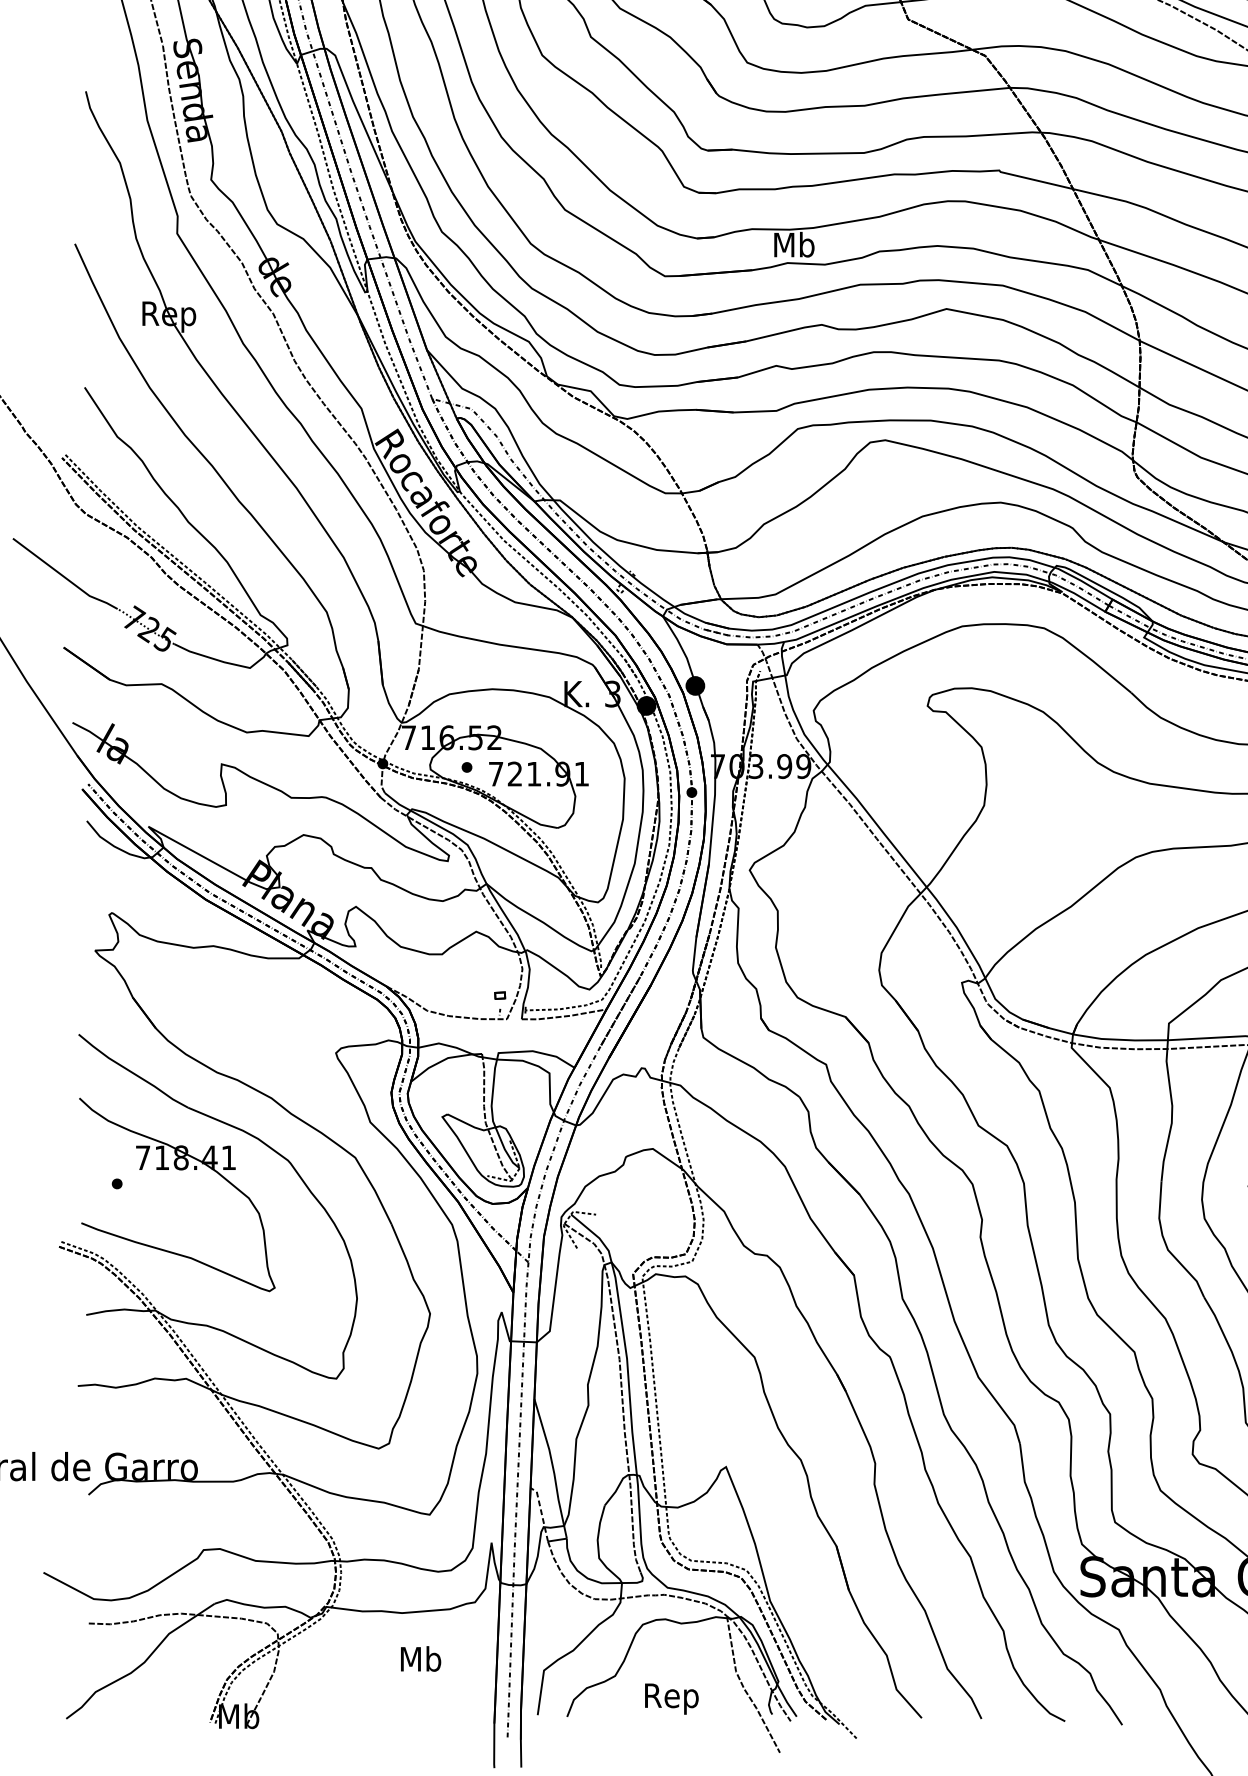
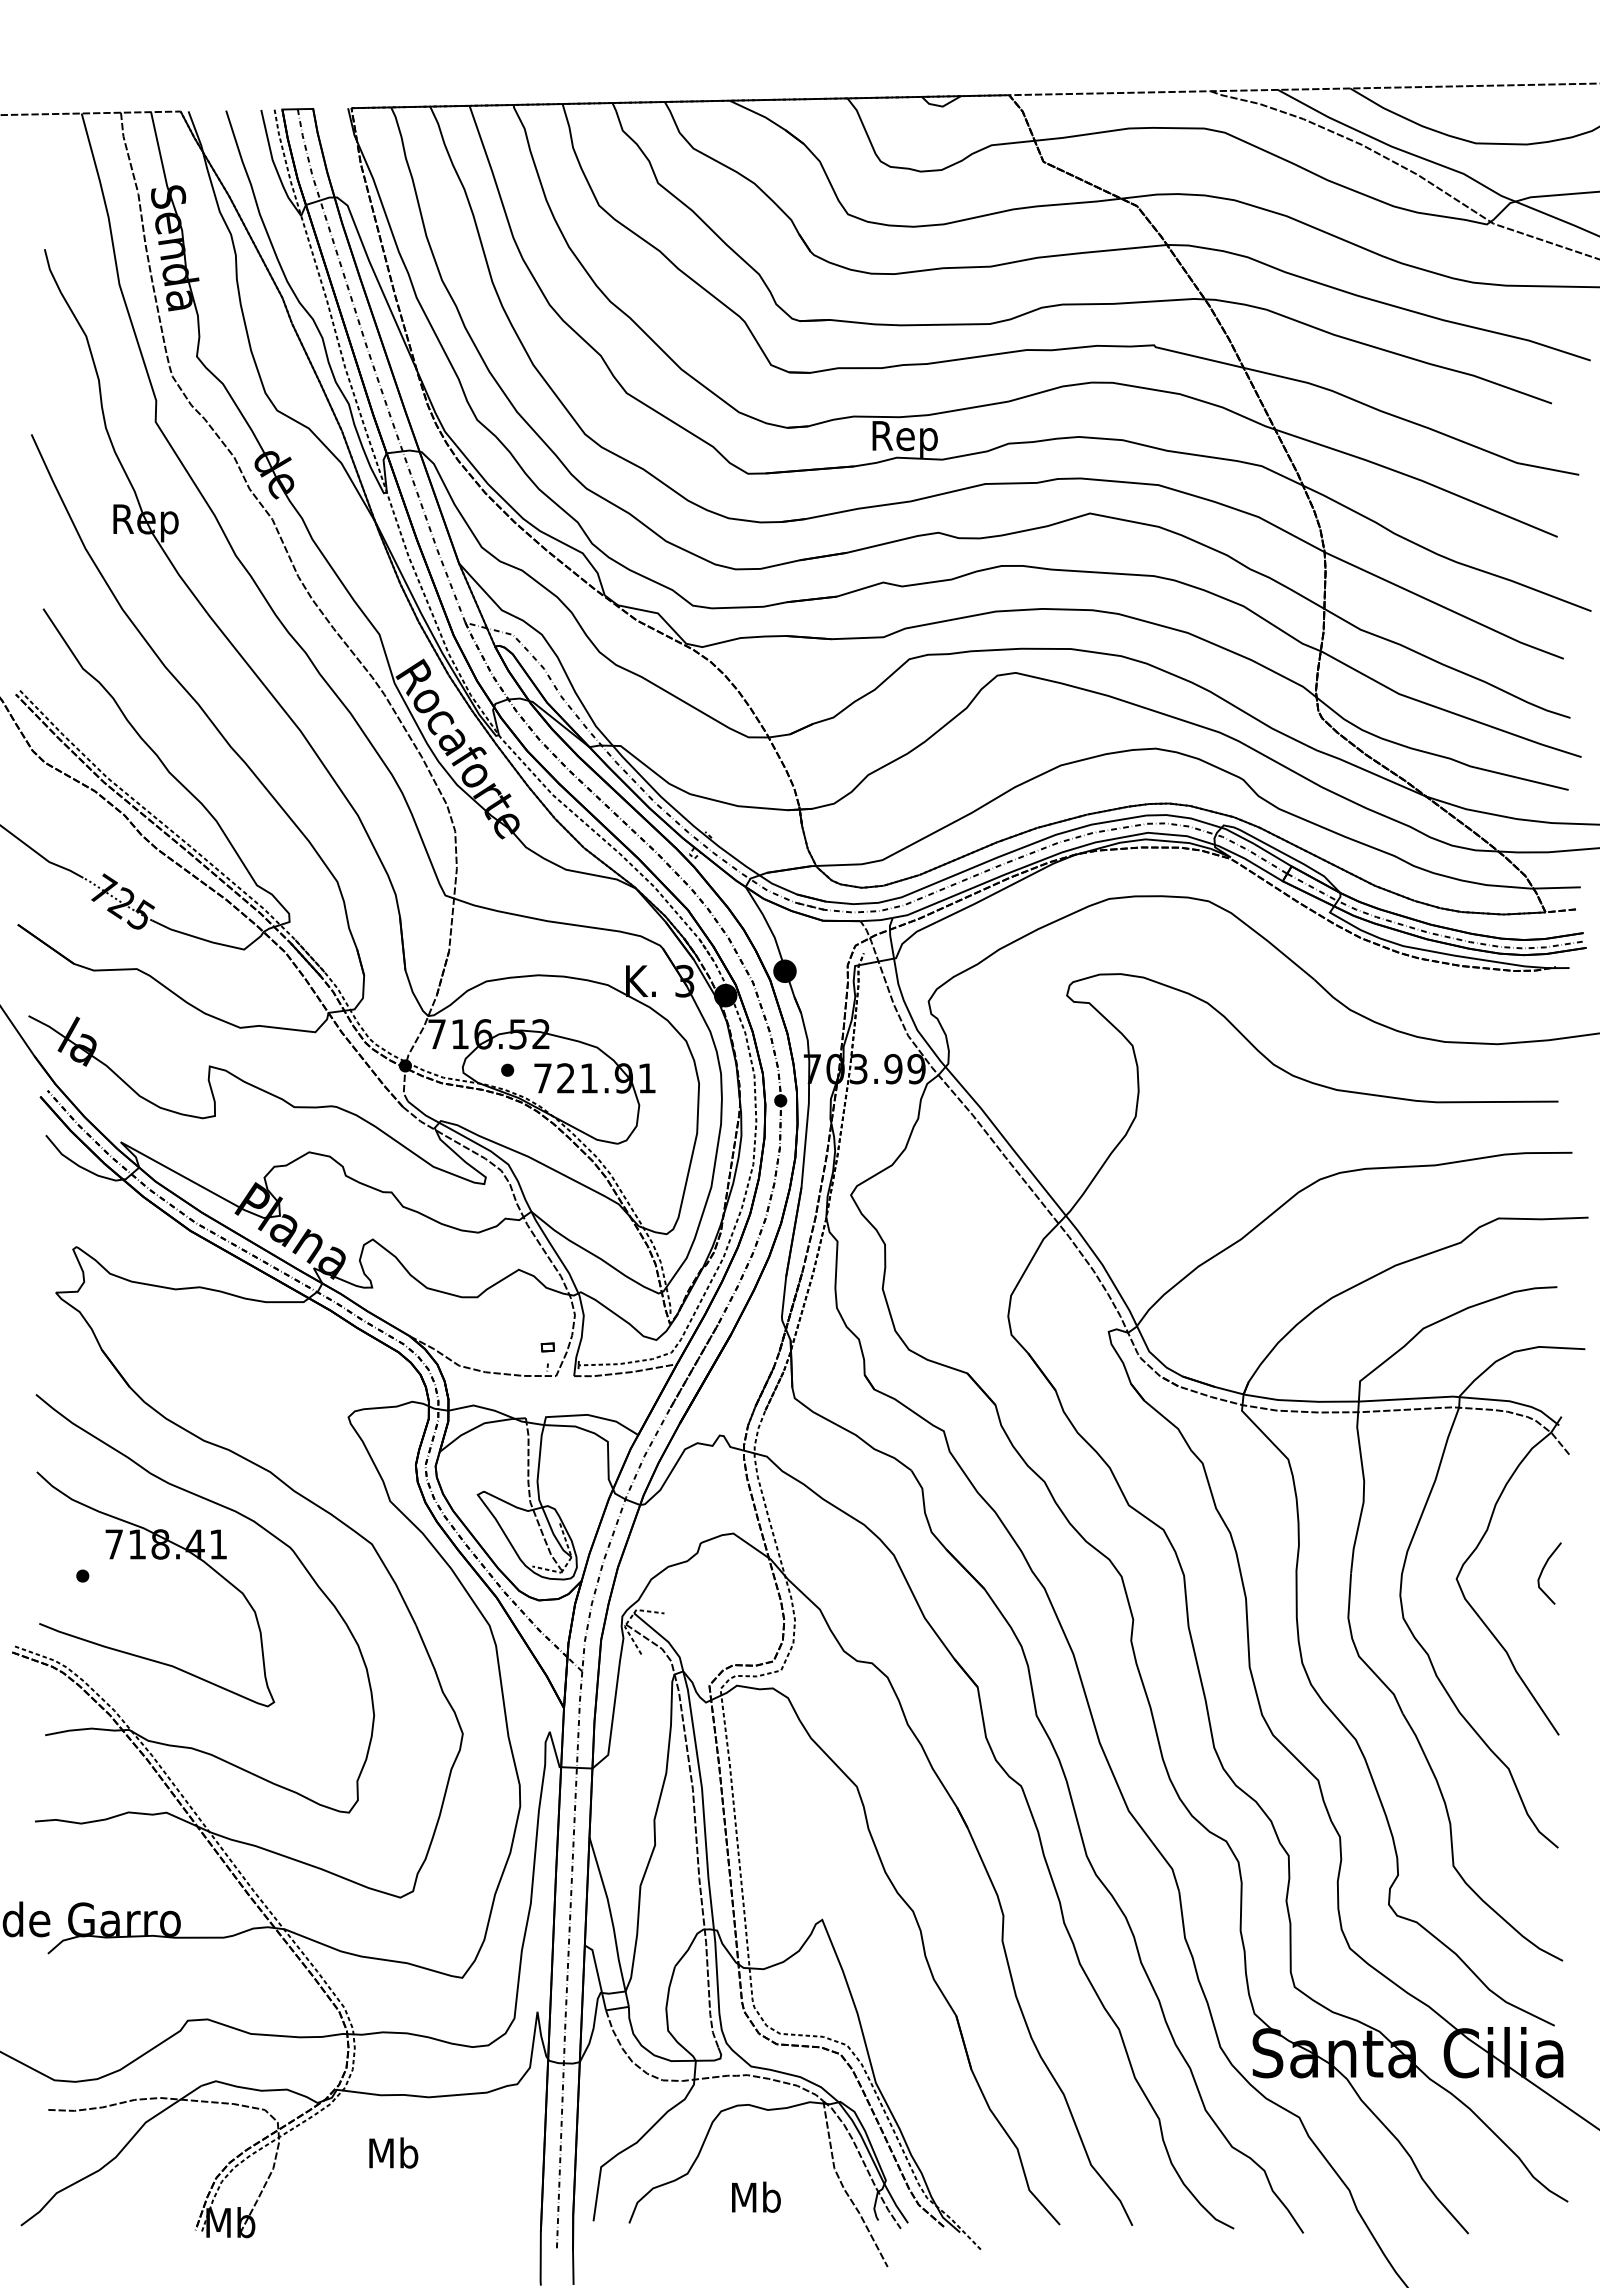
text: (793, 247) -> (904, 438), Mb -> Rep
line: (541, 1512) -> (598, 1975), dashed -> solid
text: (420, 1658) -> (393, 2152), moved
text: (671, 1698) -> (756, 2200), Rep -> Mb

